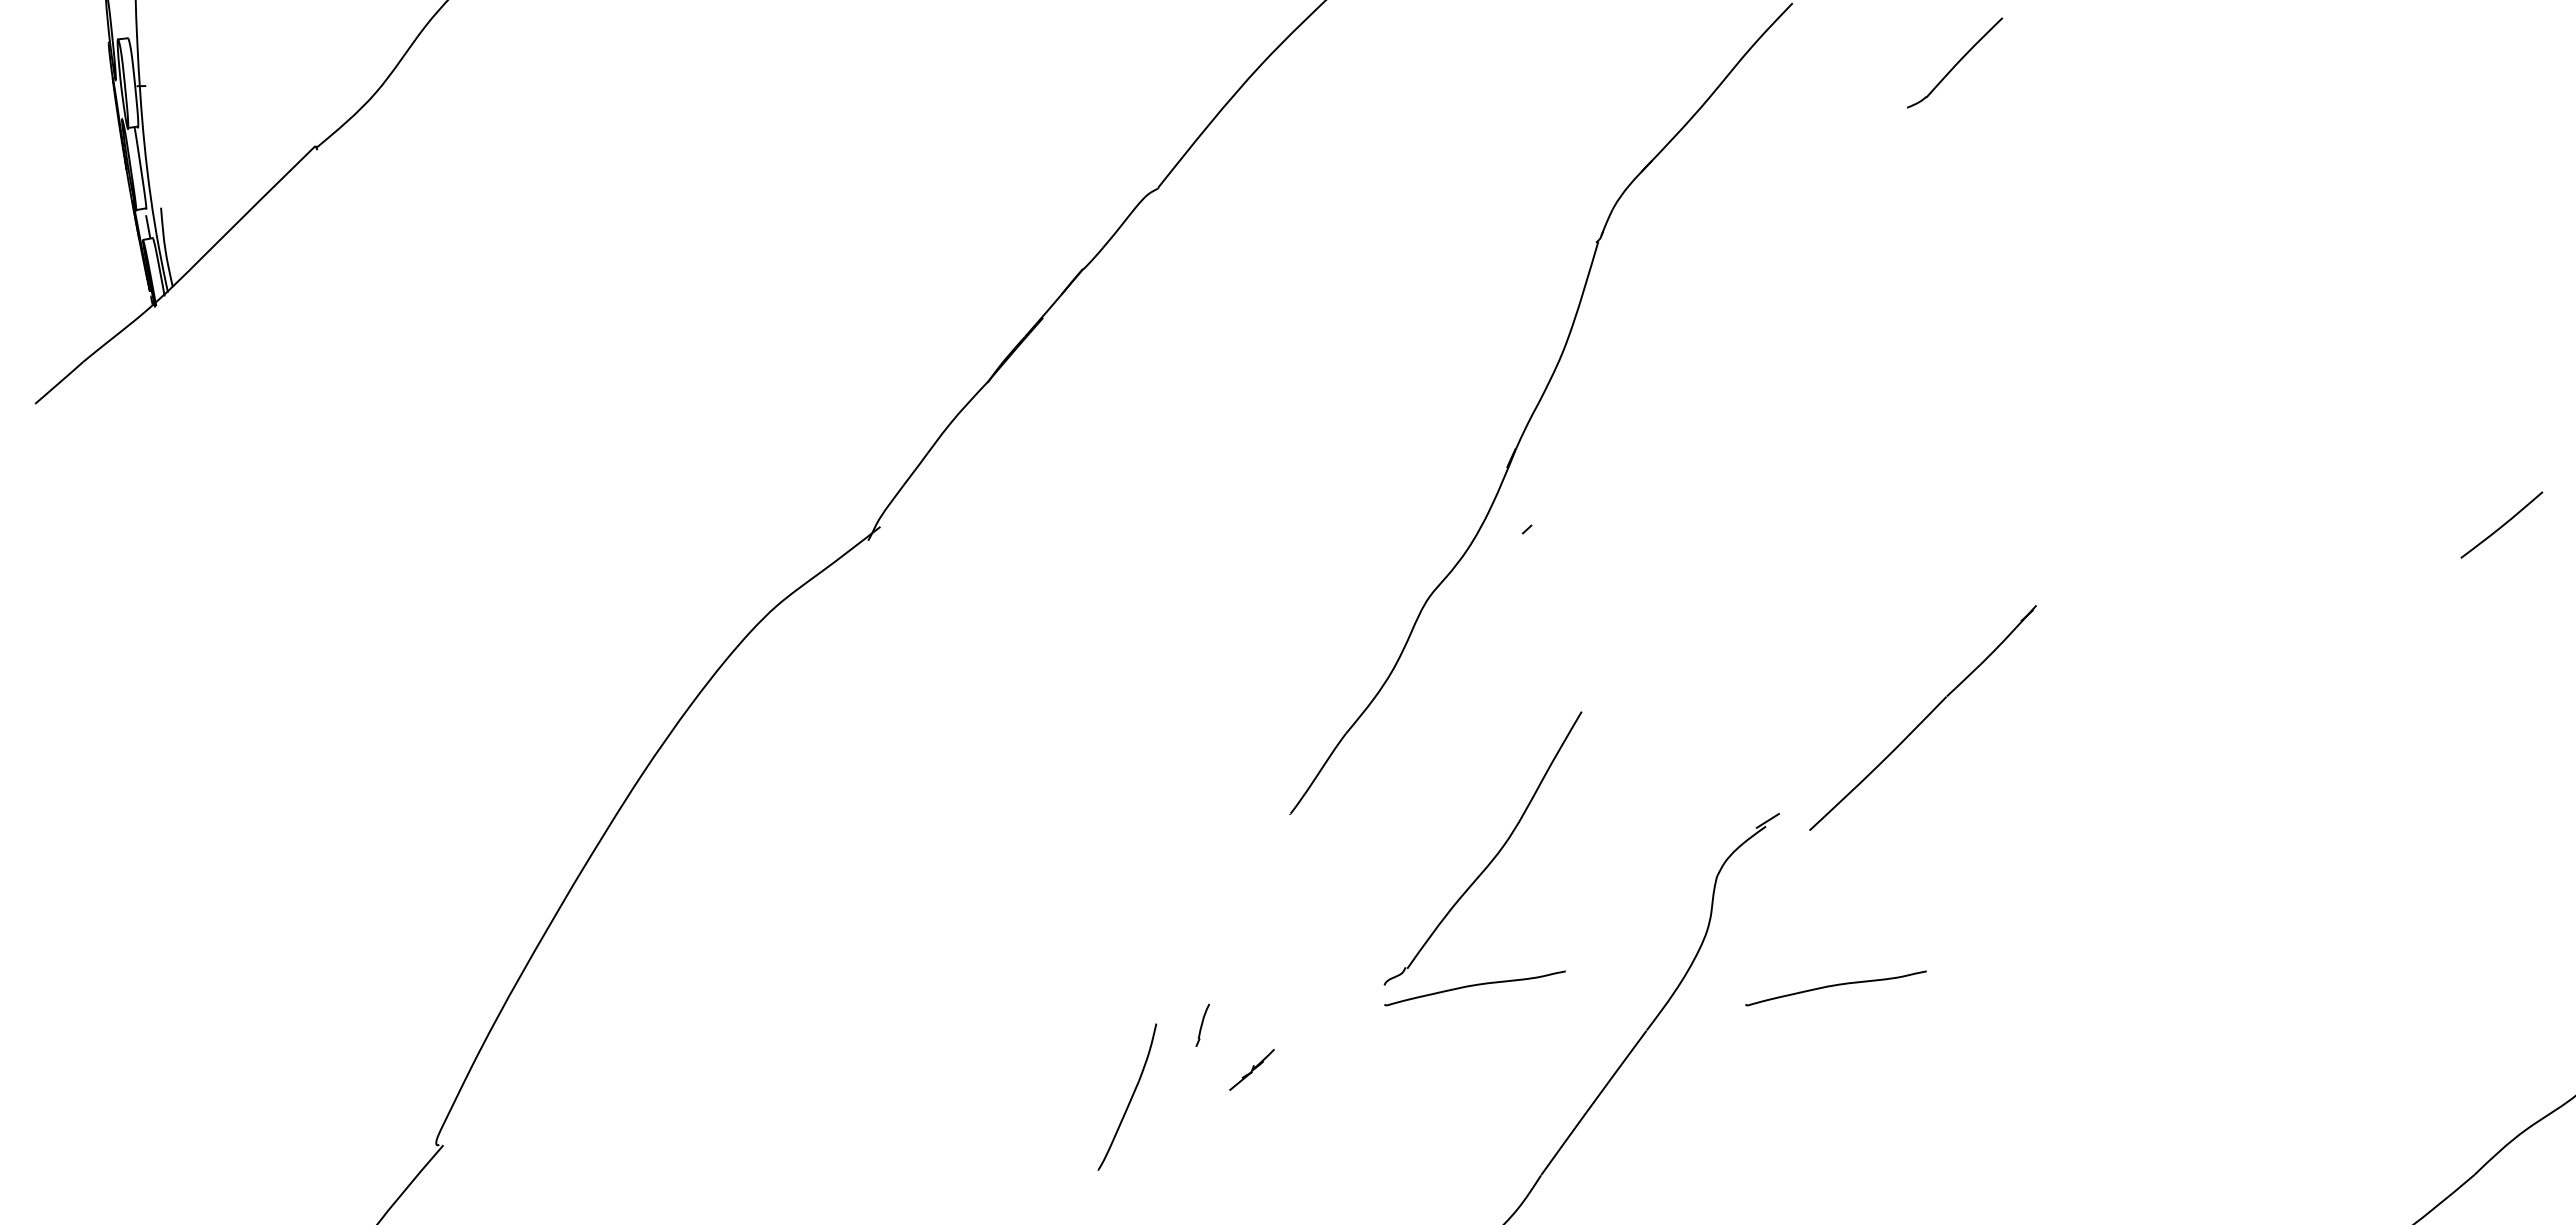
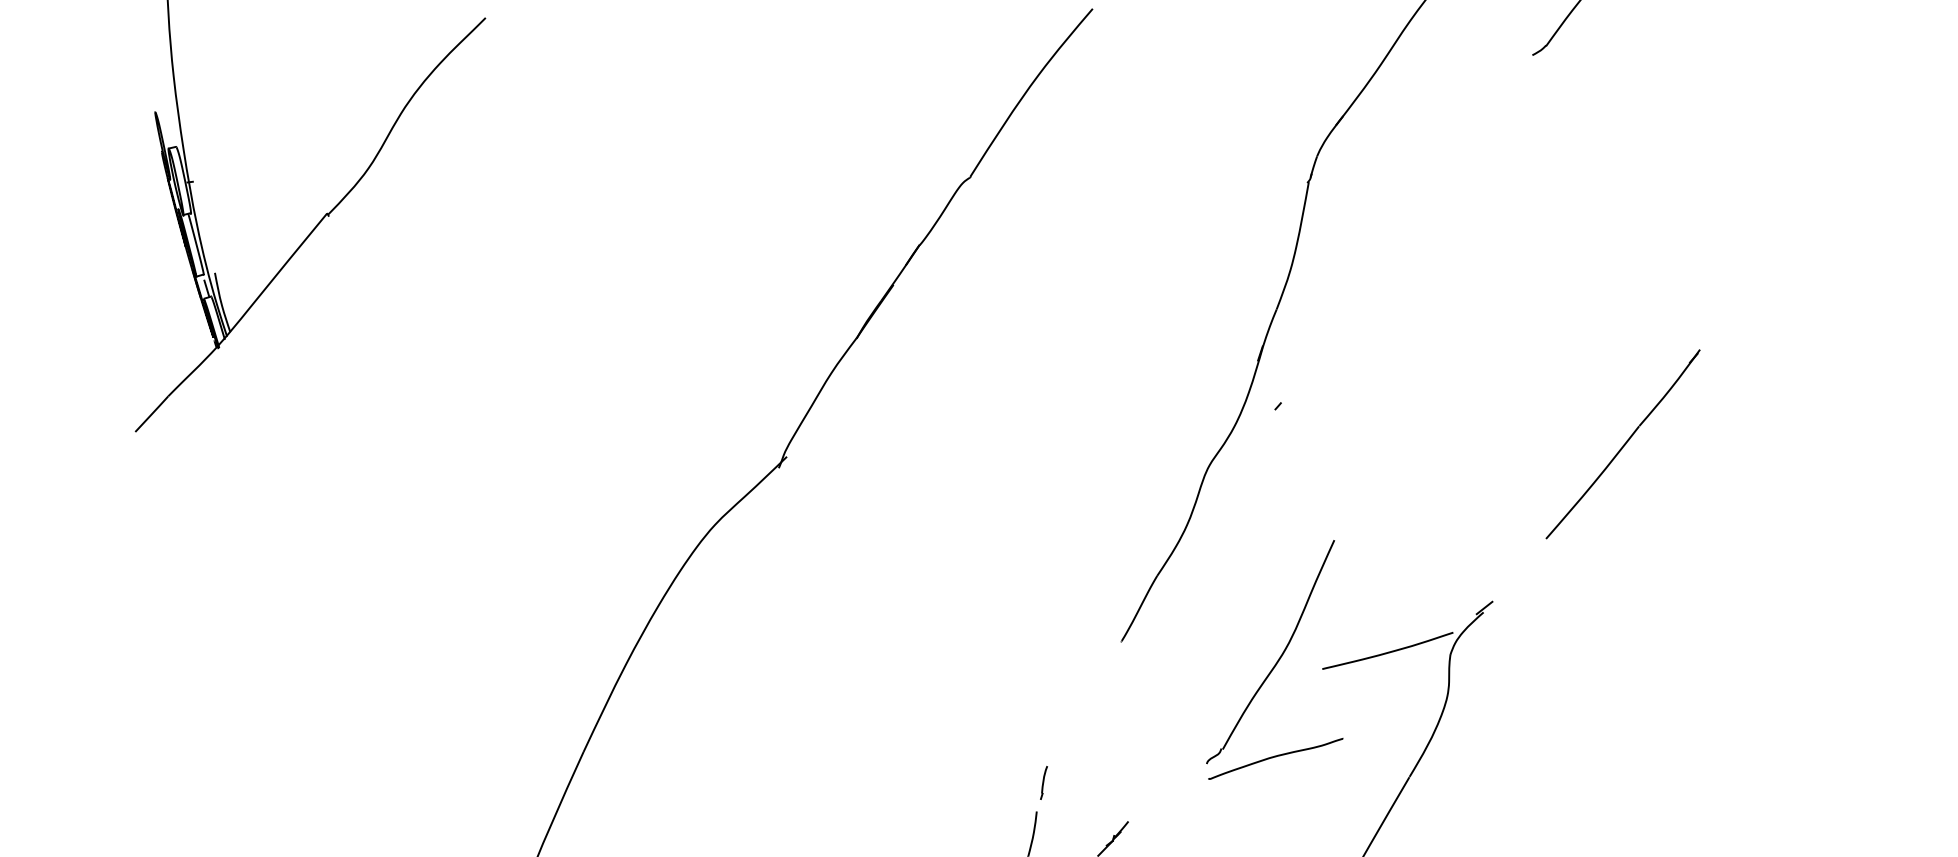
part: (1922, 717) -> (1622, 443), moved
curve: (1636, 864) -> (1388, 651), added
curve: (1835, 986) -> (1549, 728), removed
part: (1202, 1024) -> (1043, 782), moved

